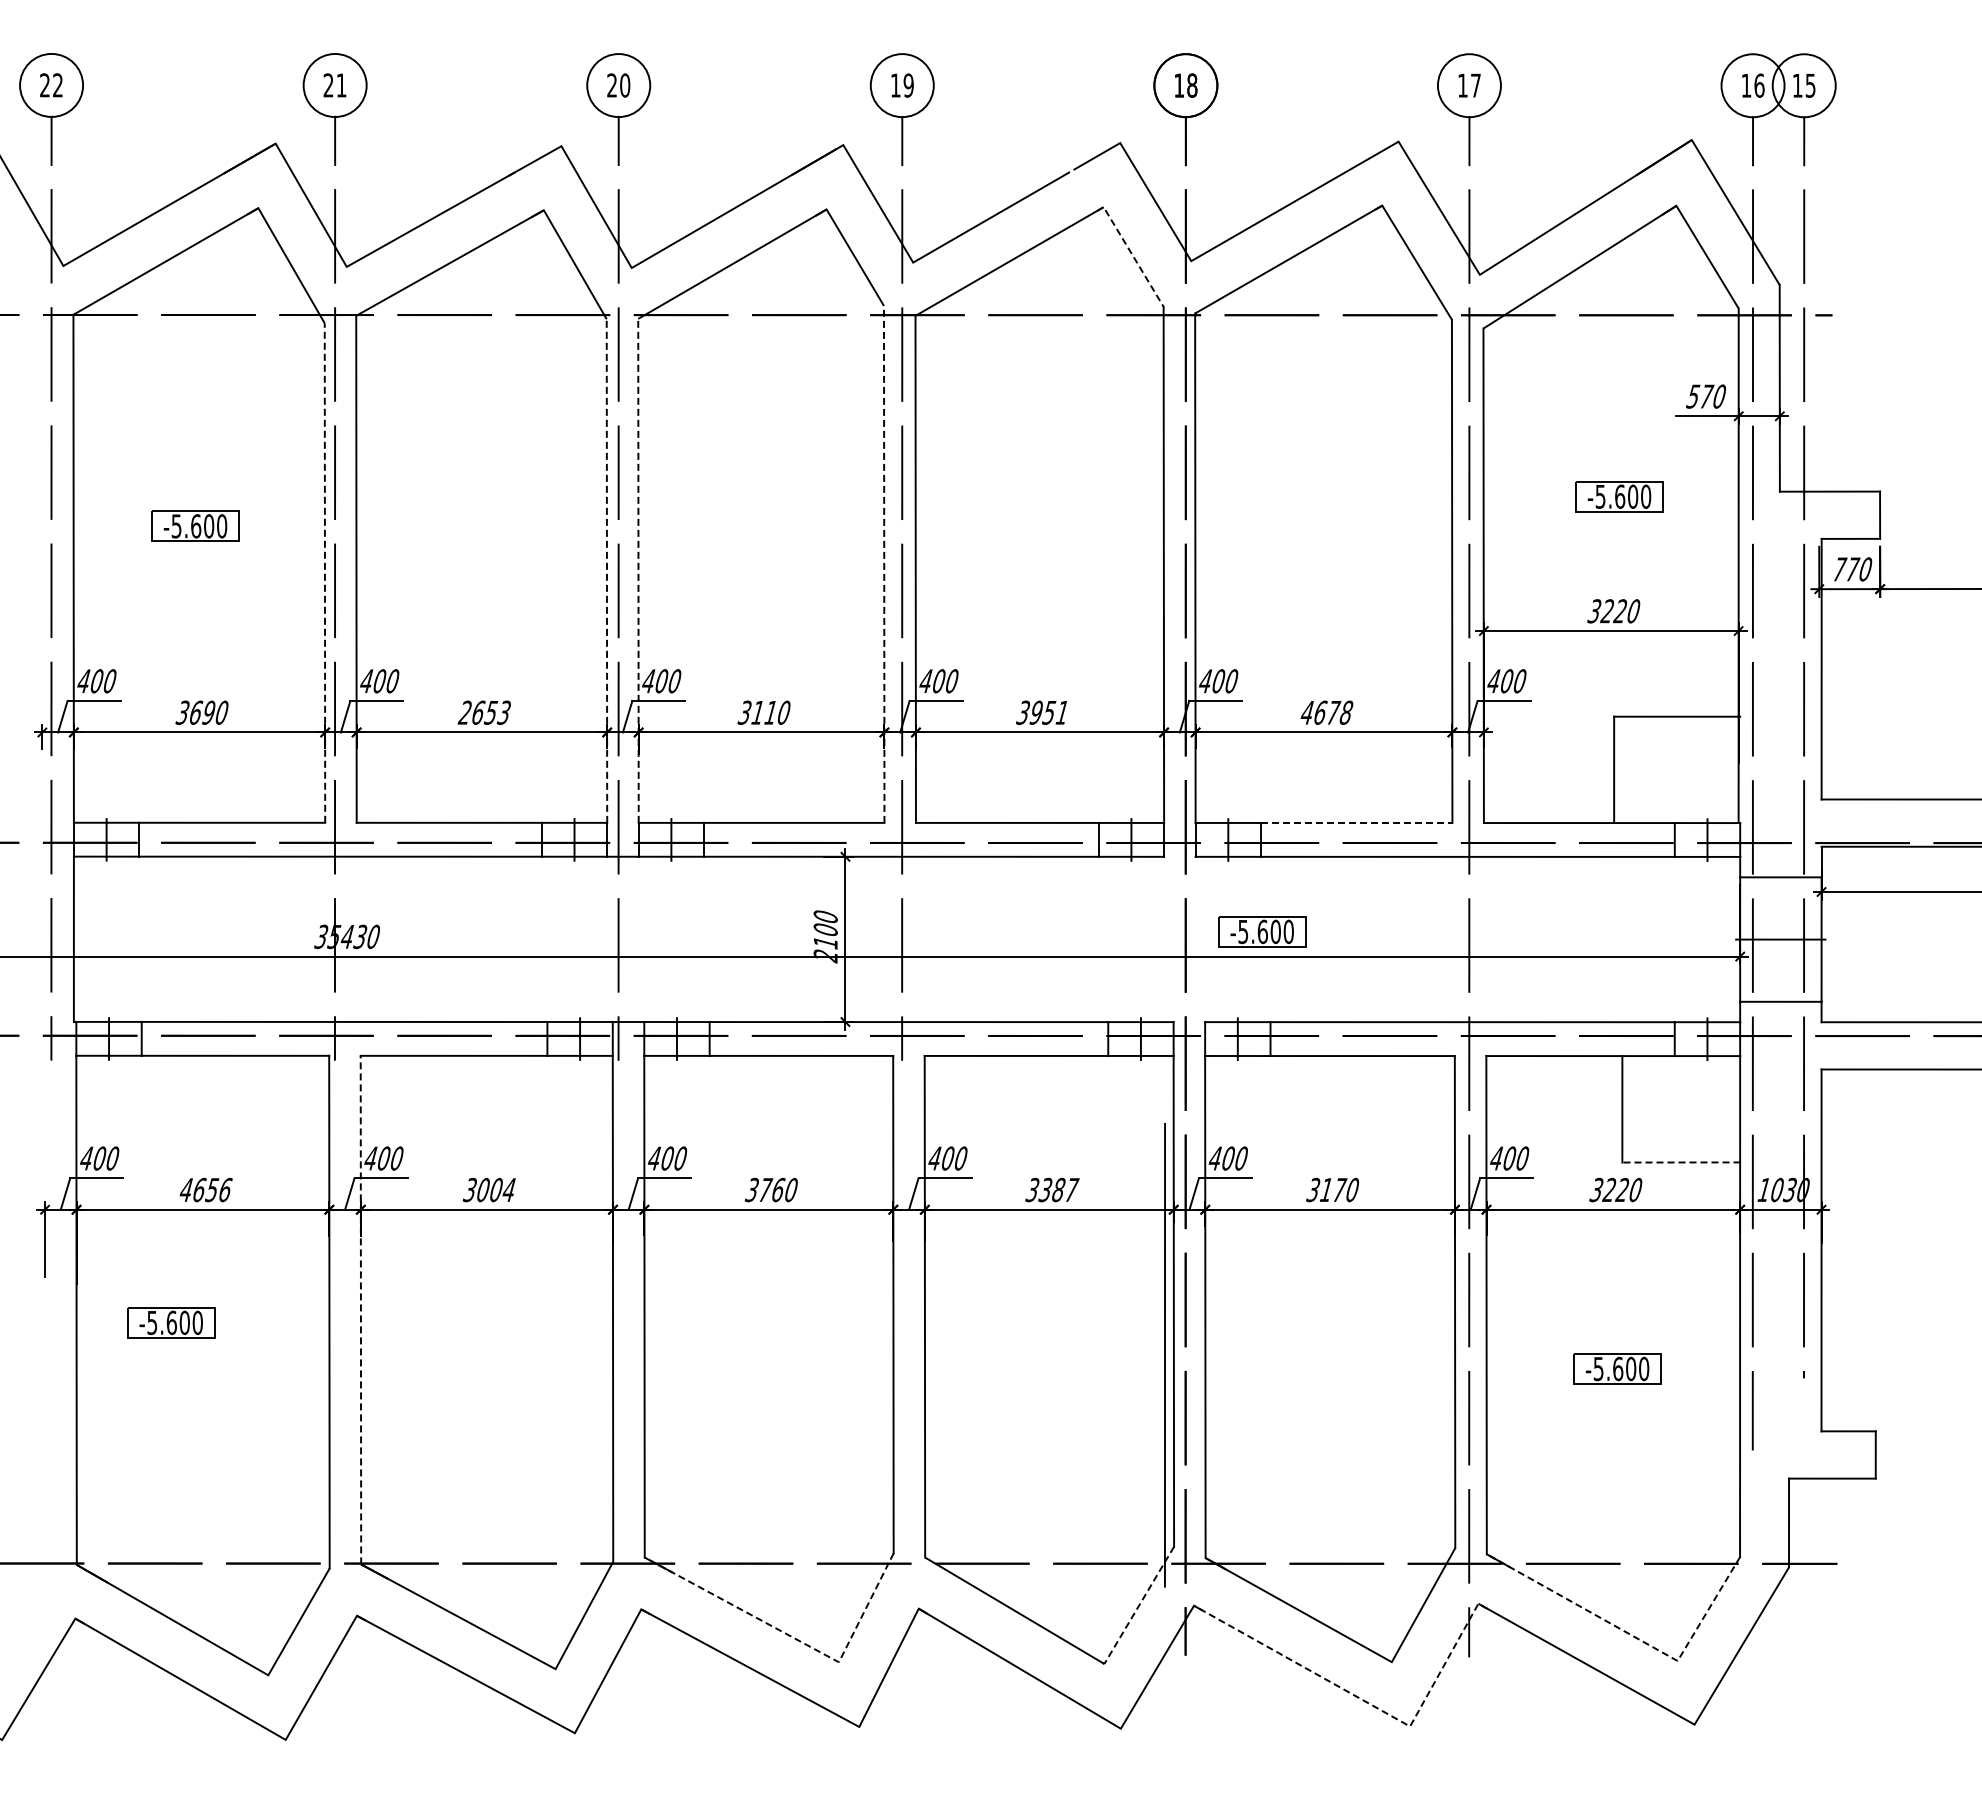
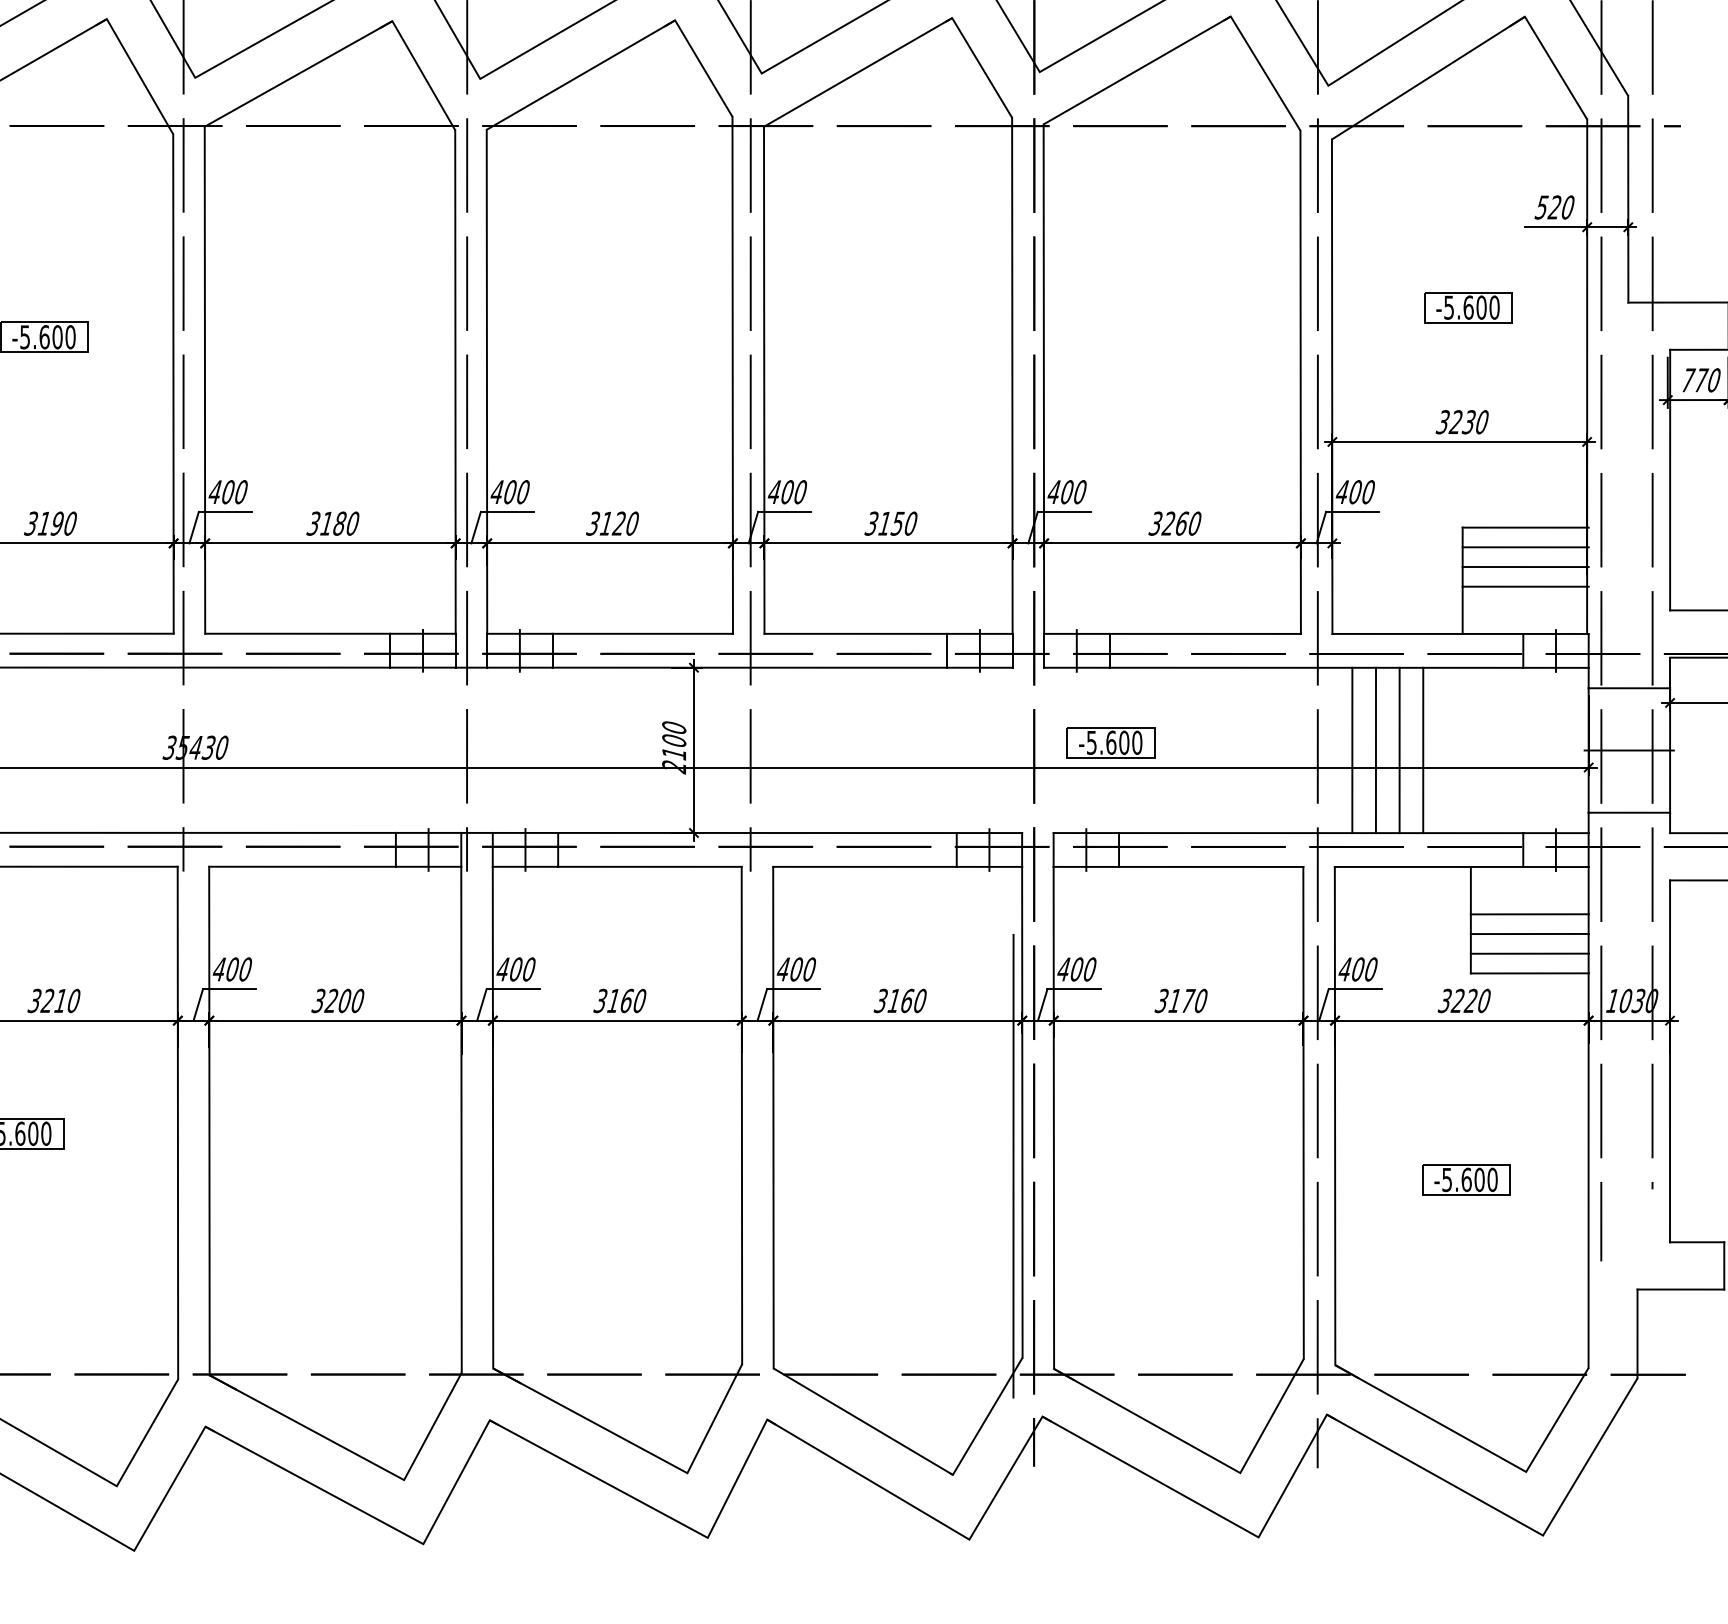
line: (1131, 253) -> (980, 64), dashed -> solid
text: (1706, 396) -> (1555, 207), 570 -> 520
line: (884, 563) -> (733, 374), dashed -> solid
line: (638, 570) -> (487, 381), dashed -> solid
line: (606, 571) -> (455, 382), dashed -> solid
line: (324, 573) -> (173, 384), dashed -> solid
text: (1620, 611) -> (1469, 422), 3220 -> 3230
text: (196, 712) -> (45, 523), 3690 -> 3190
text: (483, 712) -> (332, 523), 2653 -> 3180
text: (770, 712) -> (619, 523), 3110 -> 3120
text: (1048, 712) -> (897, 523), 3951 -> 3150
text: (1326, 712) -> (1175, 523), 4678 -> 3260
line: (1677, 736) -> (1526, 547), added
line: (1677, 756) -> (1526, 567), added
line: (1677, 775) -> (1526, 586), added
line: (1356, 823) -> (1205, 634), dashed -> solid
line: (1503, 939) -> (1352, 750), added
line: (1527, 939) -> (1376, 750), added
line: (1551, 939) -> (1400, 750), added
line: (1574, 939) -> (1423, 750), added
line: (1681, 1103) -> (1530, 914), added
line: (1681, 1123) -> (1530, 934), added
line: (1681, 1142) -> (1530, 953), added
line: (1680, 1162) -> (1529, 973), dashed -> solid
text: (205, 1189) -> (54, 1000), 4656 -> 3210
text: (495, 1189) -> (344, 1000), 3004 -> 3200
text: (765, 1189) -> (614, 1000), 3760 -> 3160
text: (1058, 1189) -> (907, 1000), 3387 -> 3160
line: (360, 1309) -> (209, 1120), dashed -> solid
line: (1137, 1607) -> (986, 1418), dashed -> solid
line: (1635, 1637) -> (1484, 1448), dashed -> solid
line: (795, 1639) -> (644, 1450), dashed -> solid
line: (1369, 1703) -> (1218, 1514), dashed -> solid

